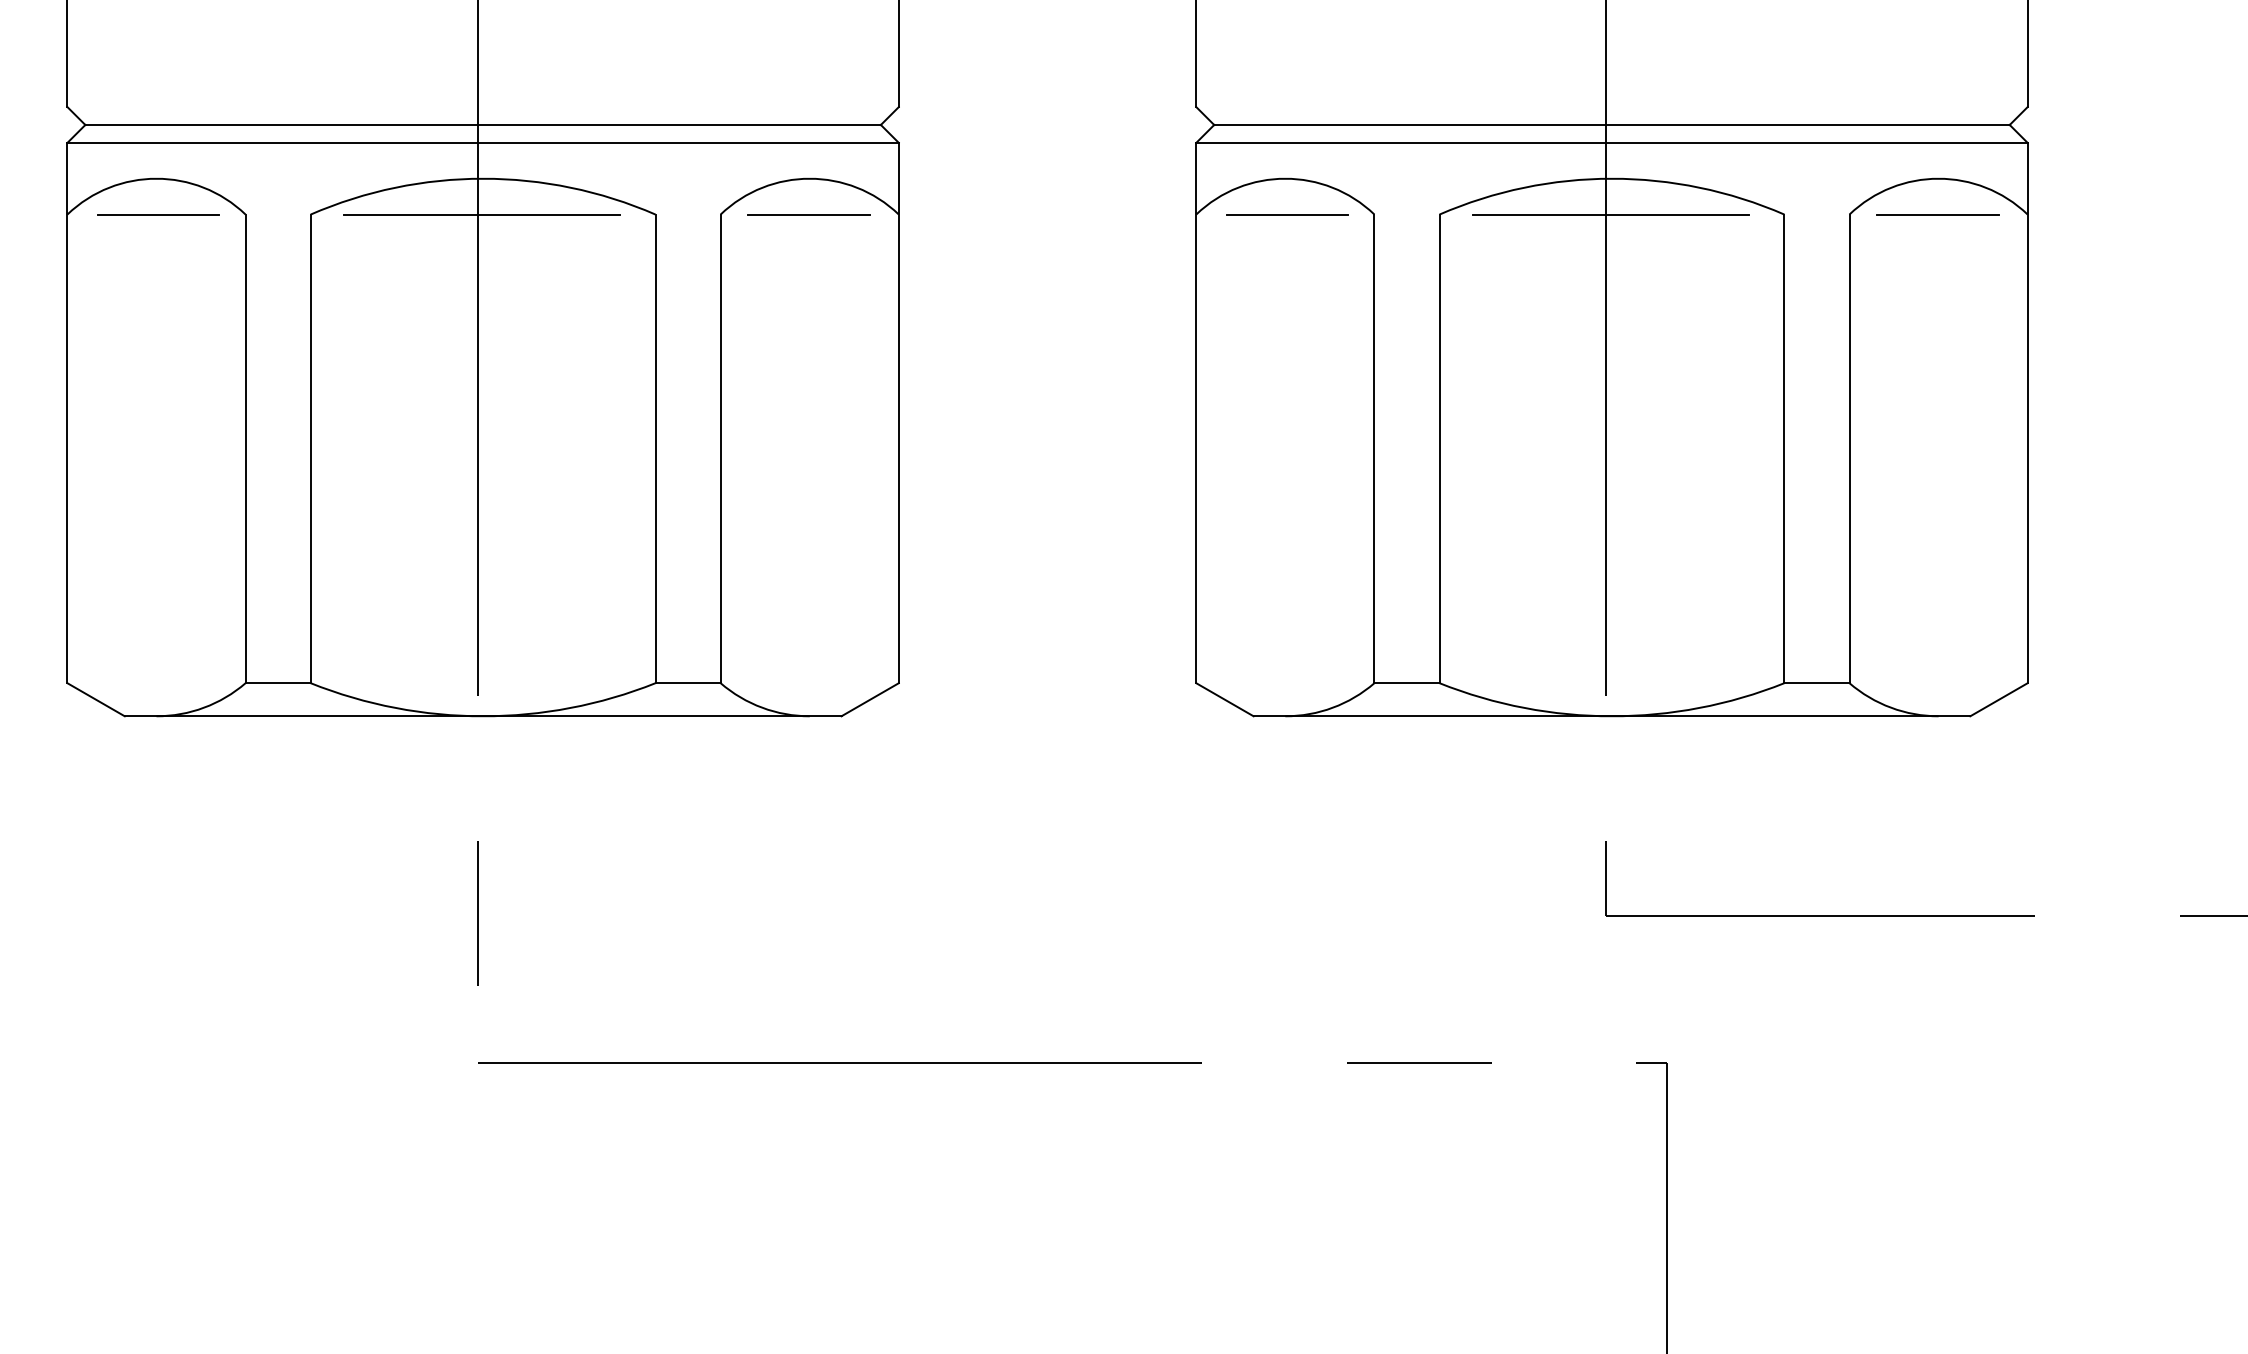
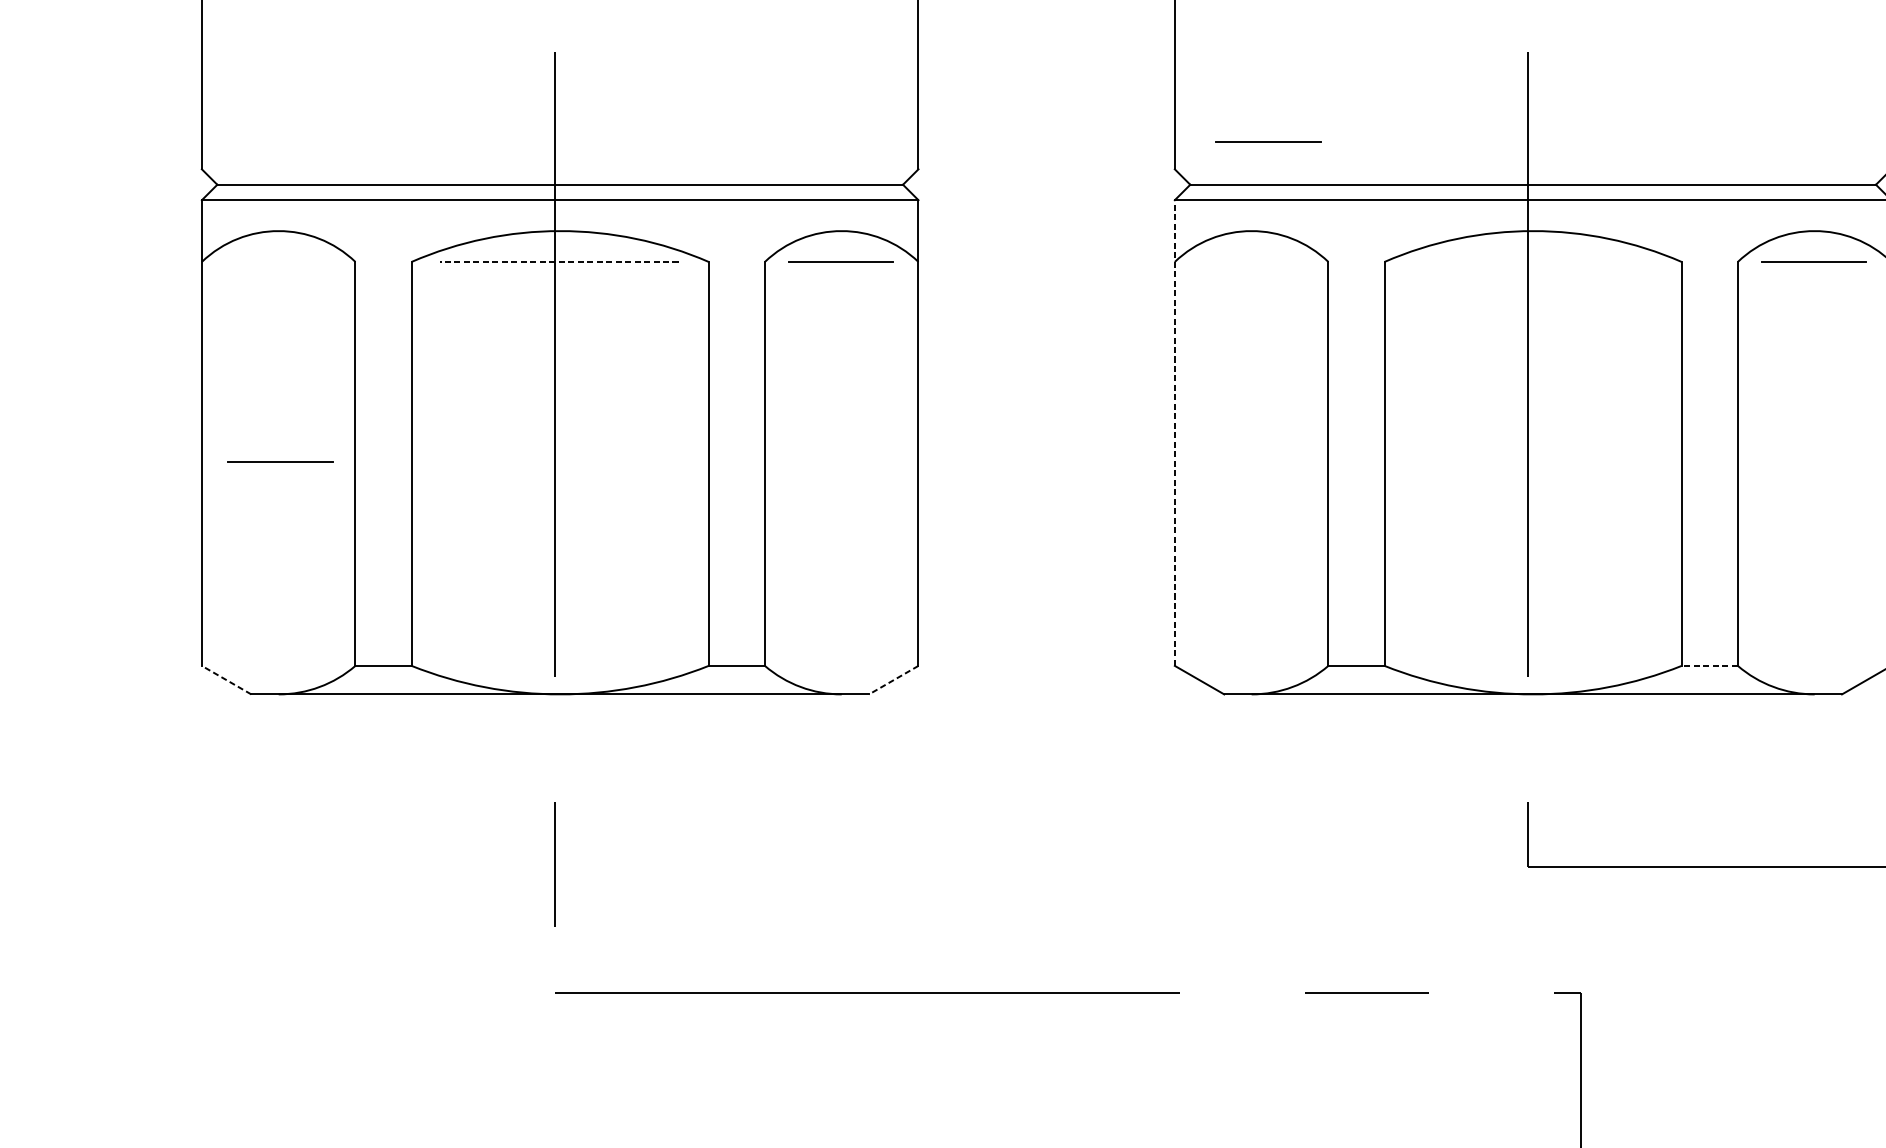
line: (158, 214) -> (280, 461), moved
line: (481, 214) -> (558, 261), solid -> dashed
line: (1287, 214) -> (1268, 142), moved
line: (1611, 214) -> (1532, 261), removed
line: (1196, 412) -> (1175, 432), solid -> dashed
line: (1816, 683) -> (1709, 666), solid -> dashed
line: (95, 699) -> (226, 679), solid -> dashed
line: (869, 700) -> (893, 680), solid -> dashed

